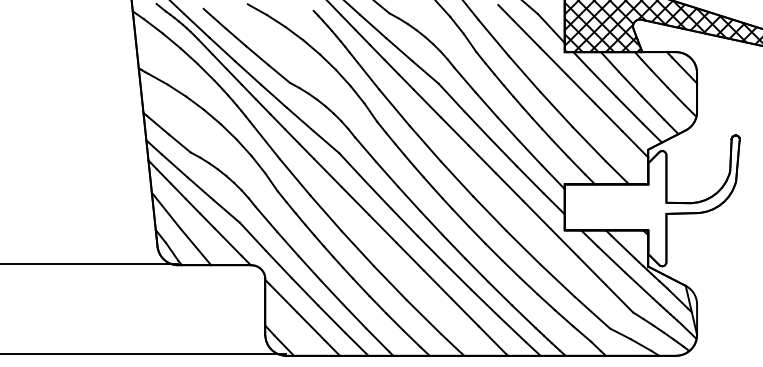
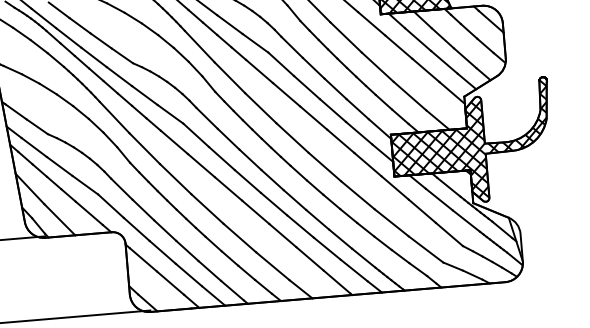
hatch: (651, 200) -> (471, 142), added

